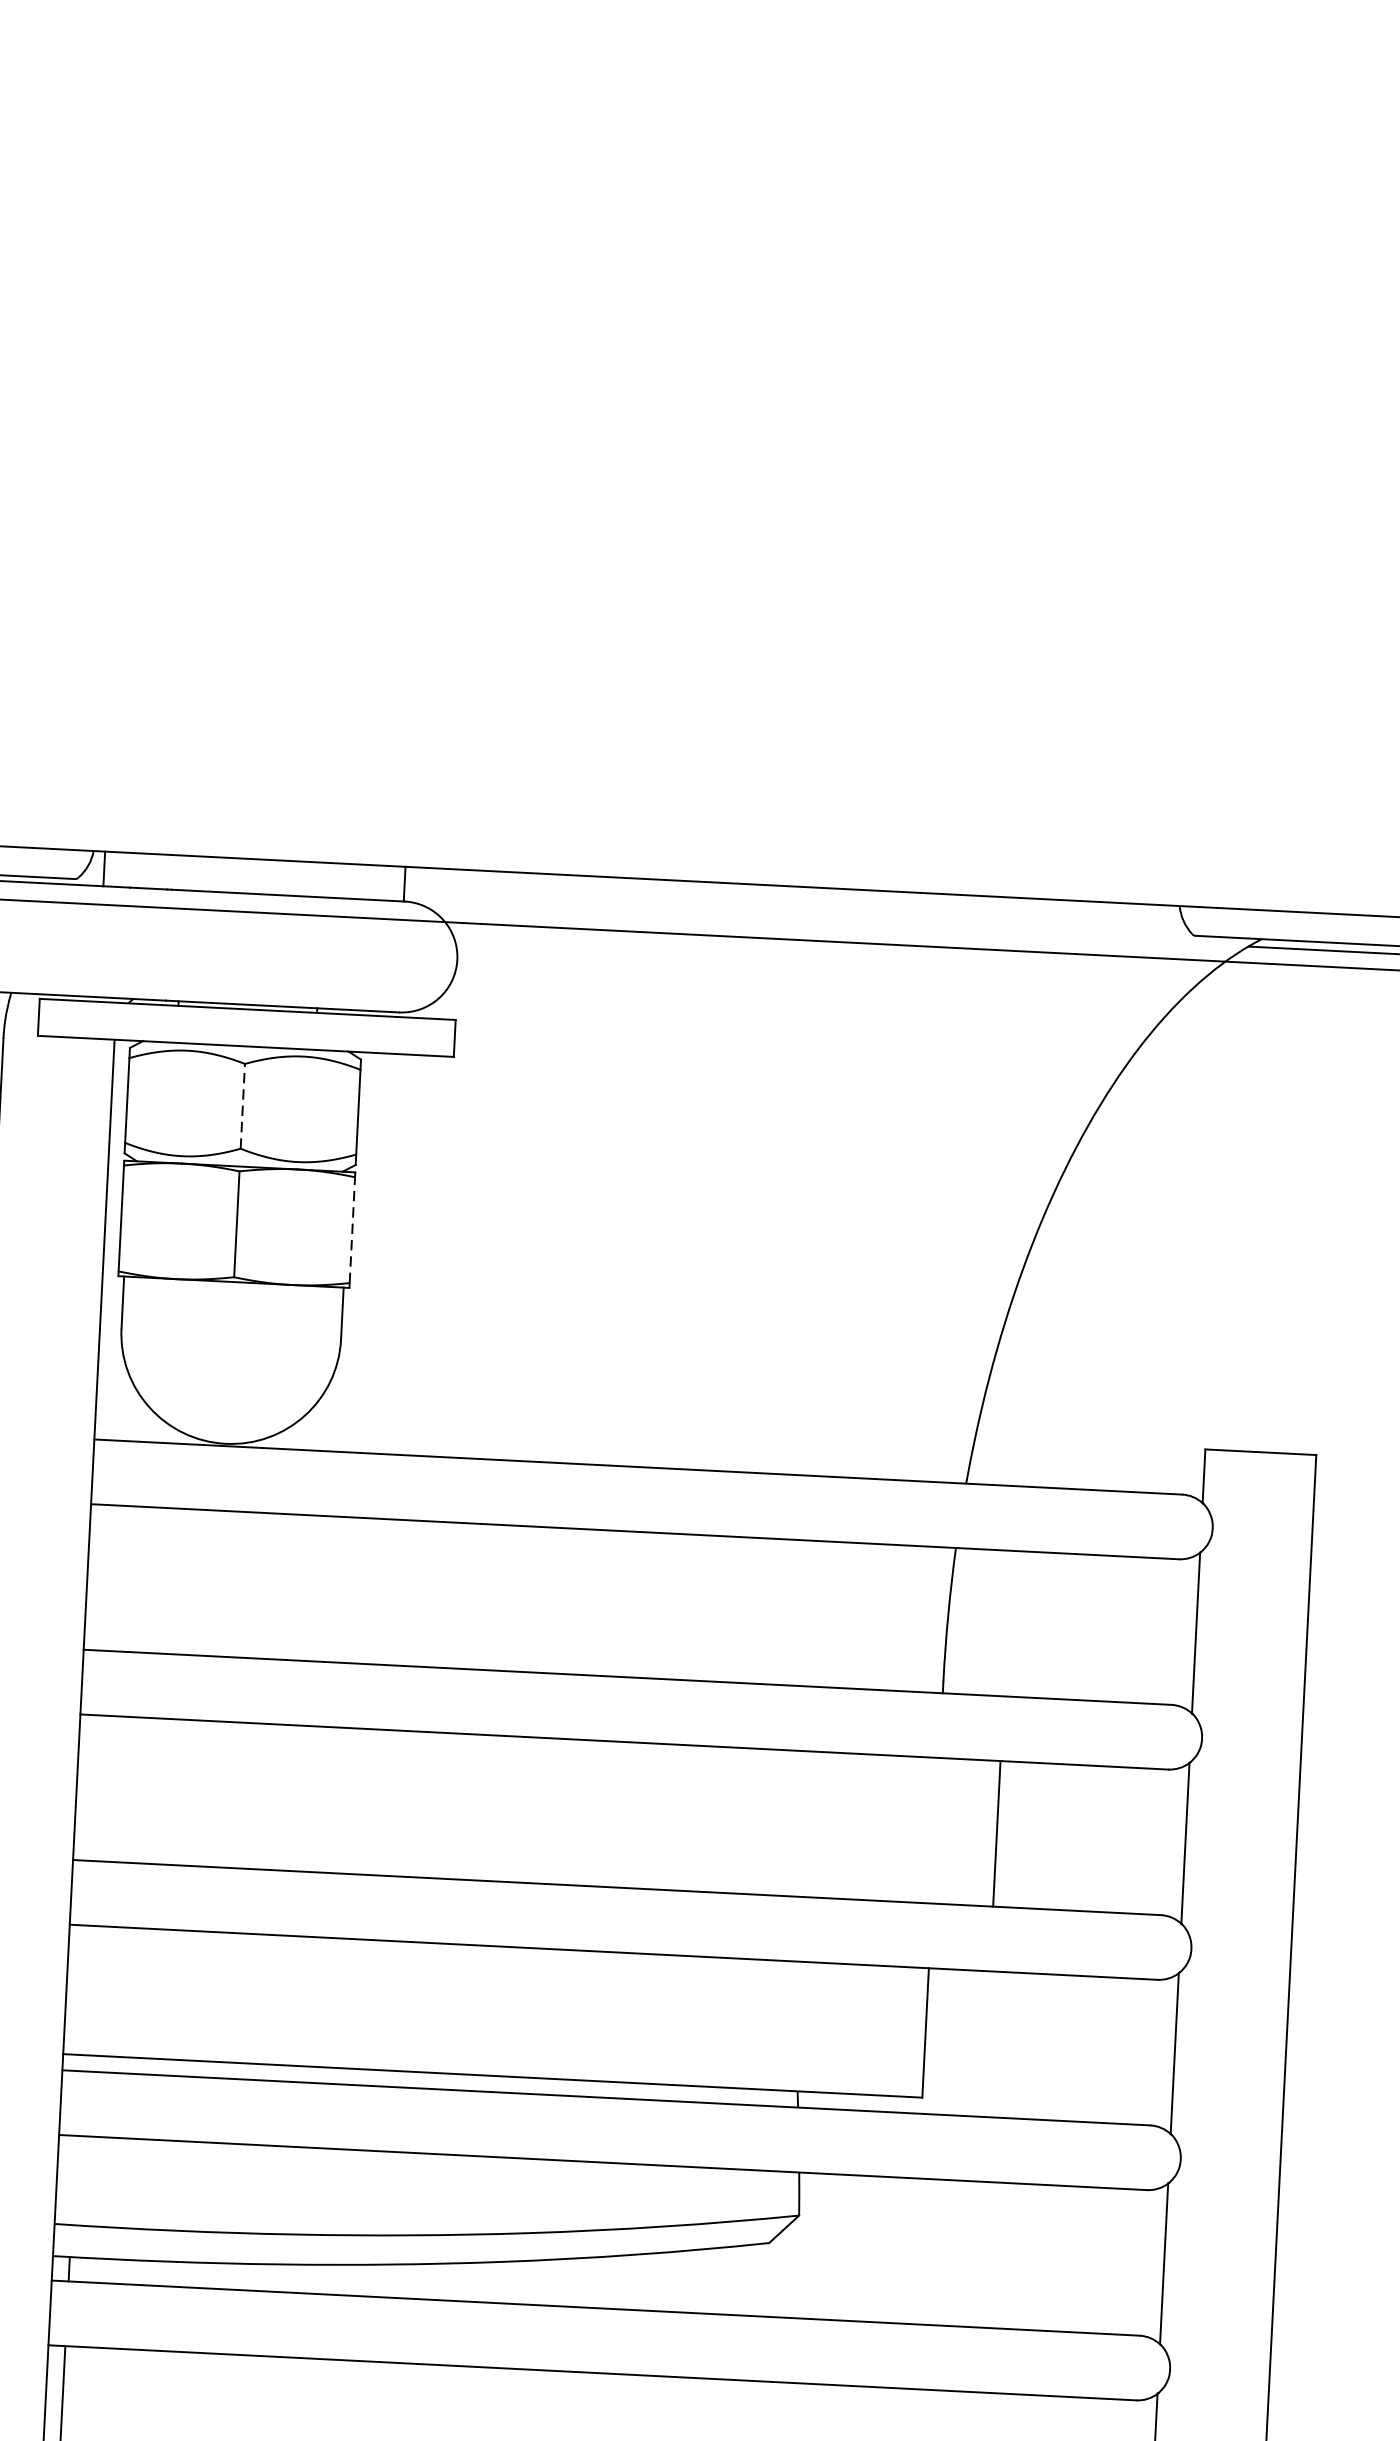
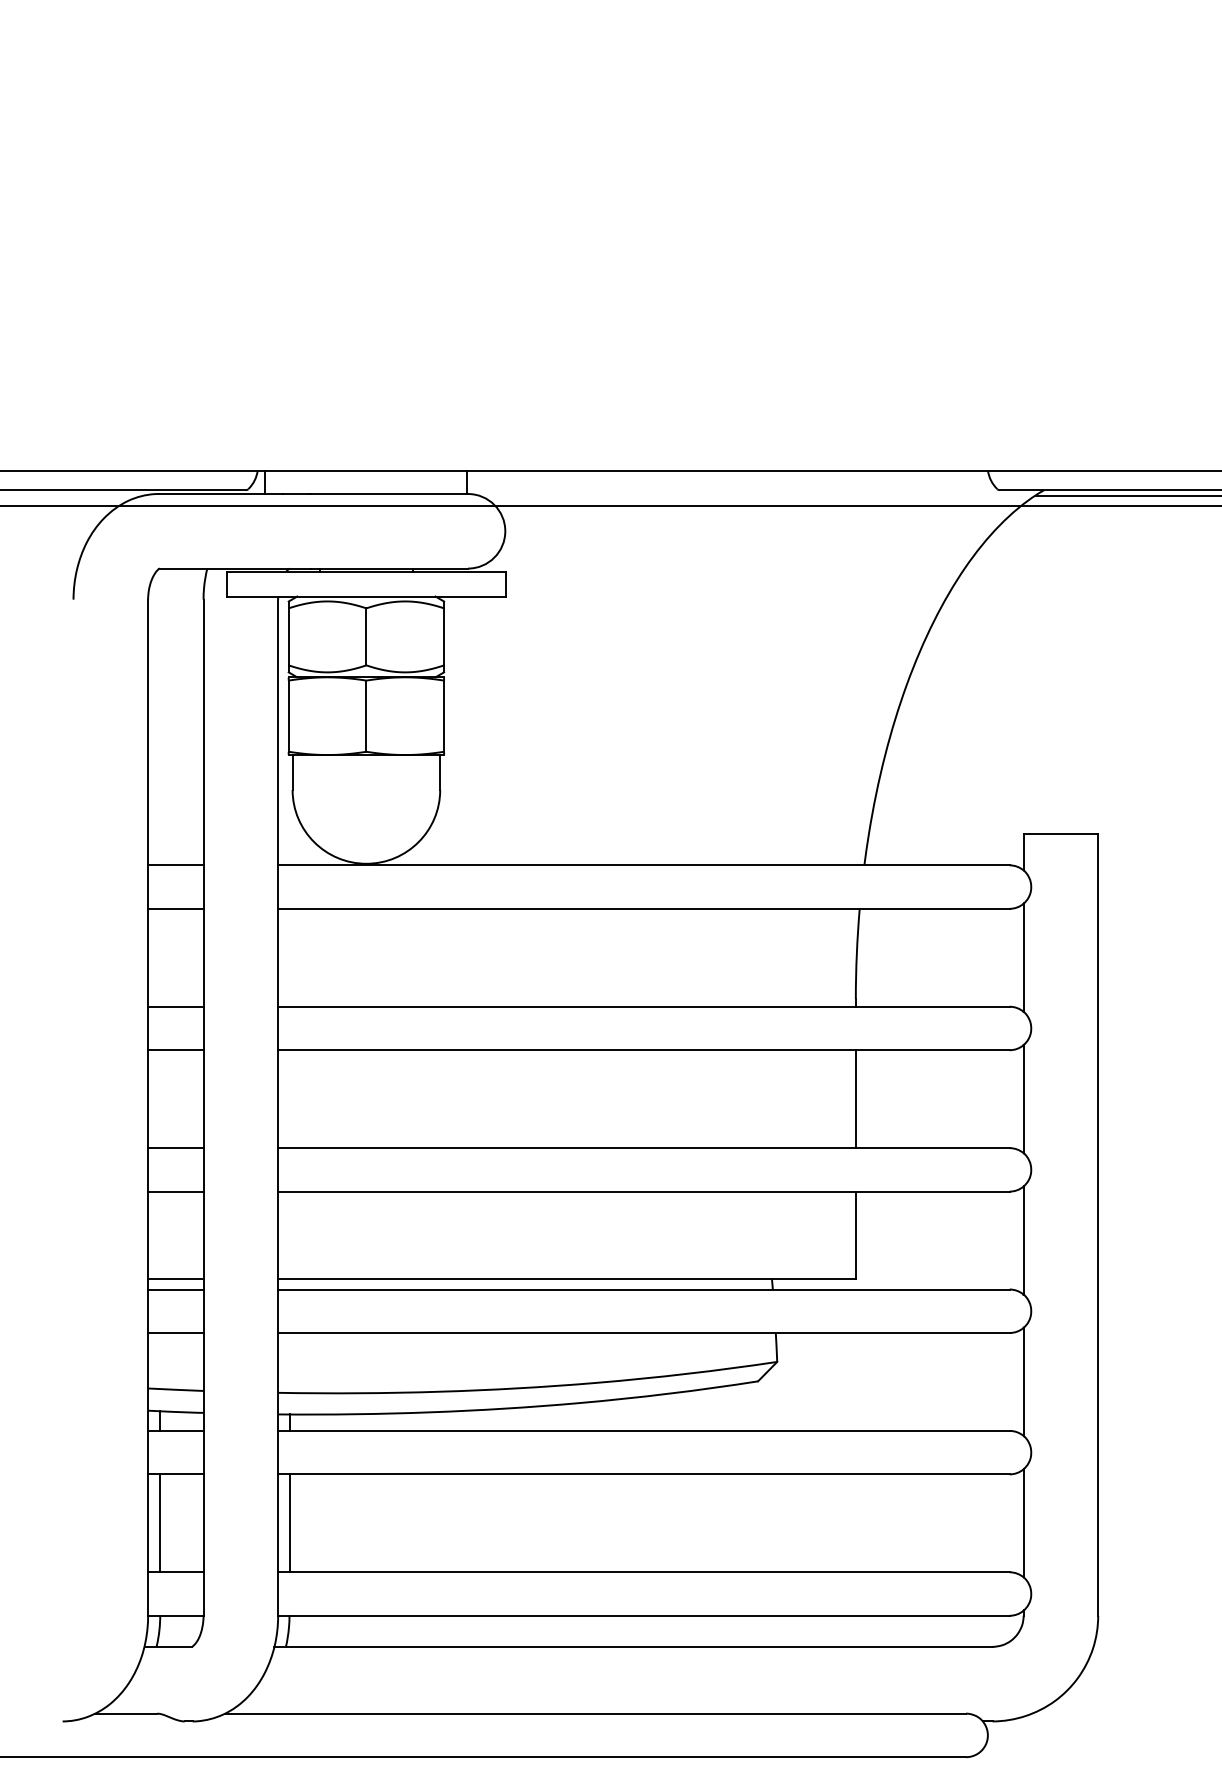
line: (242, 1105) -> (366, 636), dashed -> solid
line: (352, 1230) -> (444, 716), dashed -> solid
line: (996, 1834) -> (855, 1099), moved

